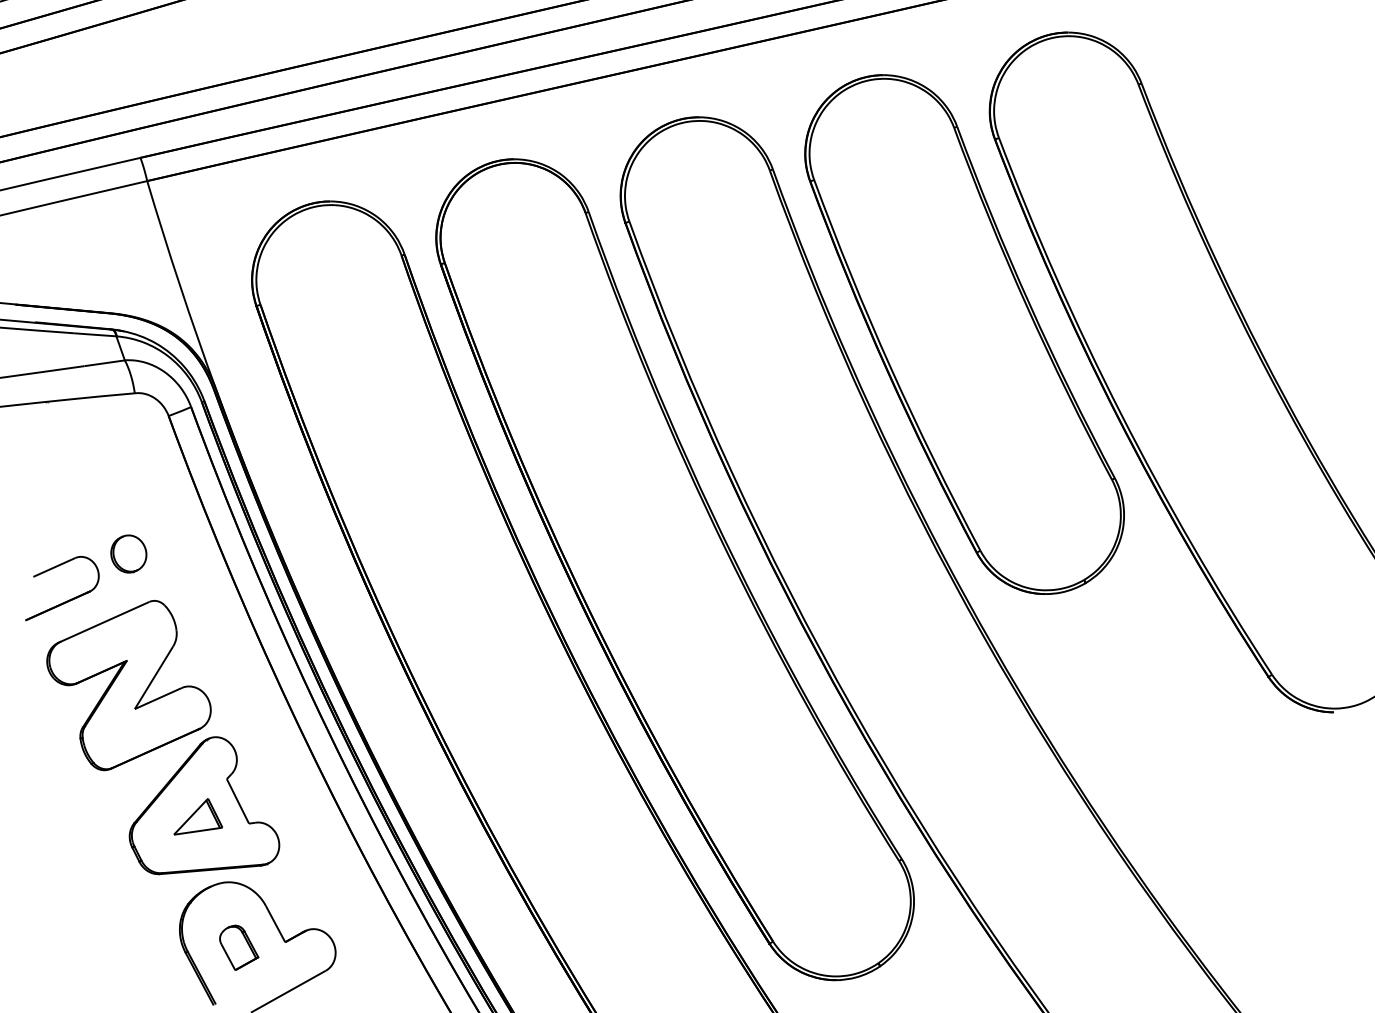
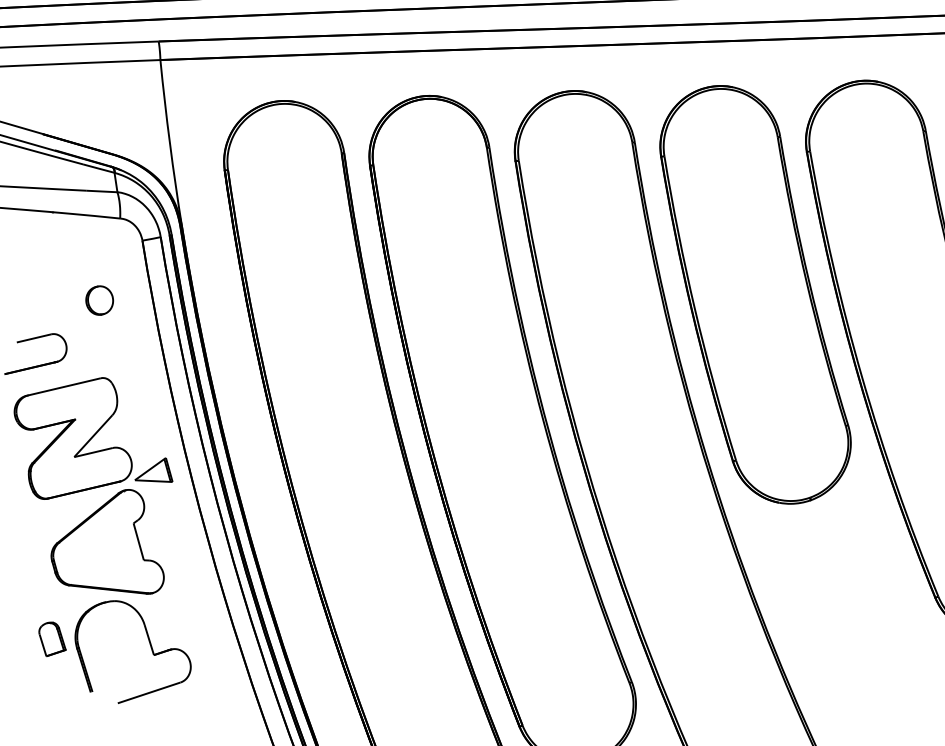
part: (128, 553) -> (99, 300), moved
part: (198, 816) -> (156, 470), moved
part: (239, 947) -> (52, 639), moved

